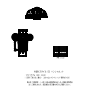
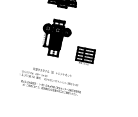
part: (22, 42) -> (56, 37), moved
text: (49, 77) -> (52, 80), moved

